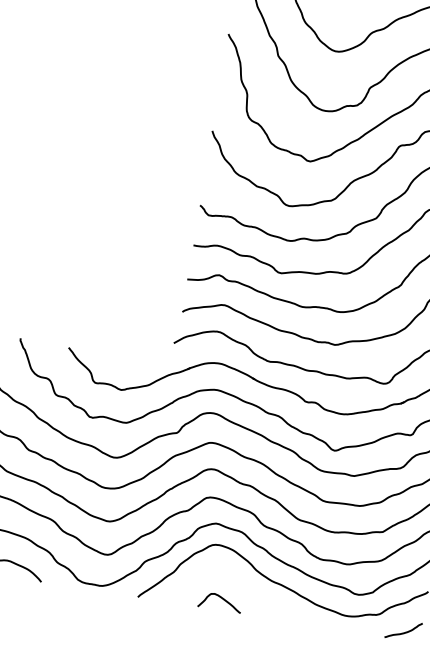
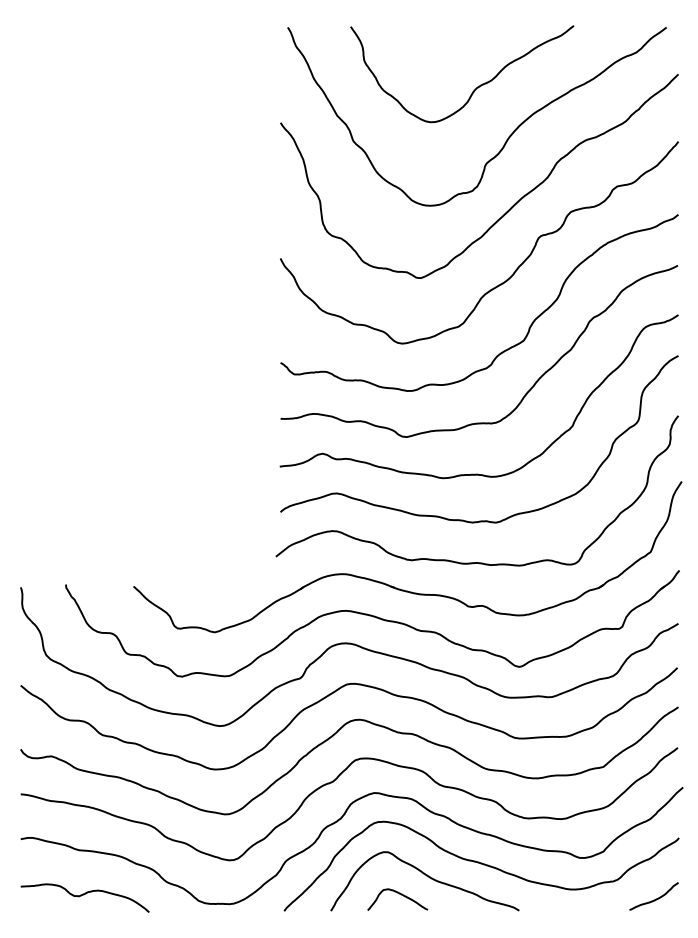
curve: (243, 589) -> (426, 876), added

